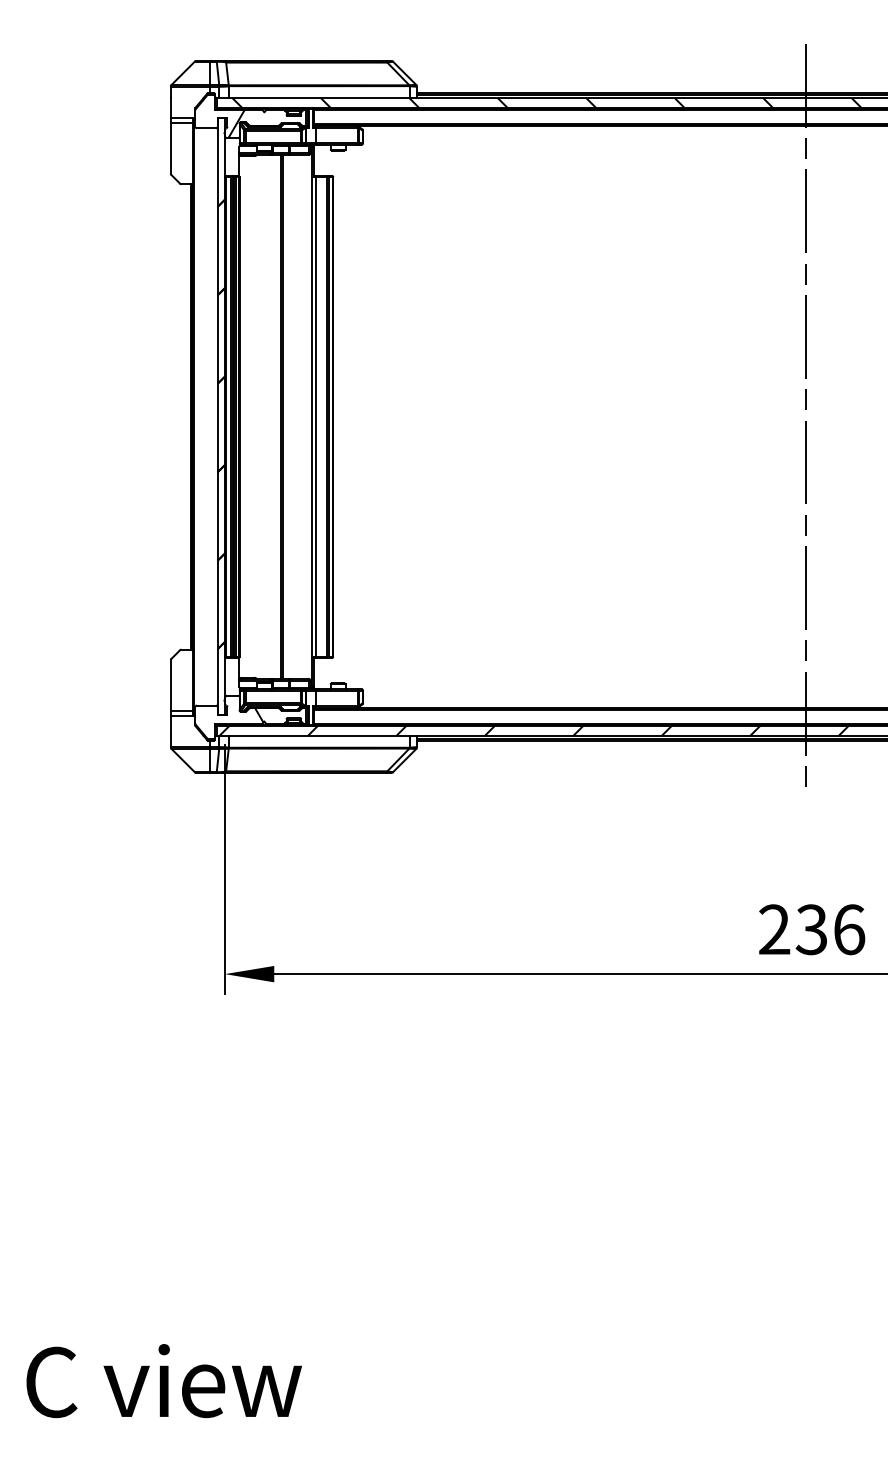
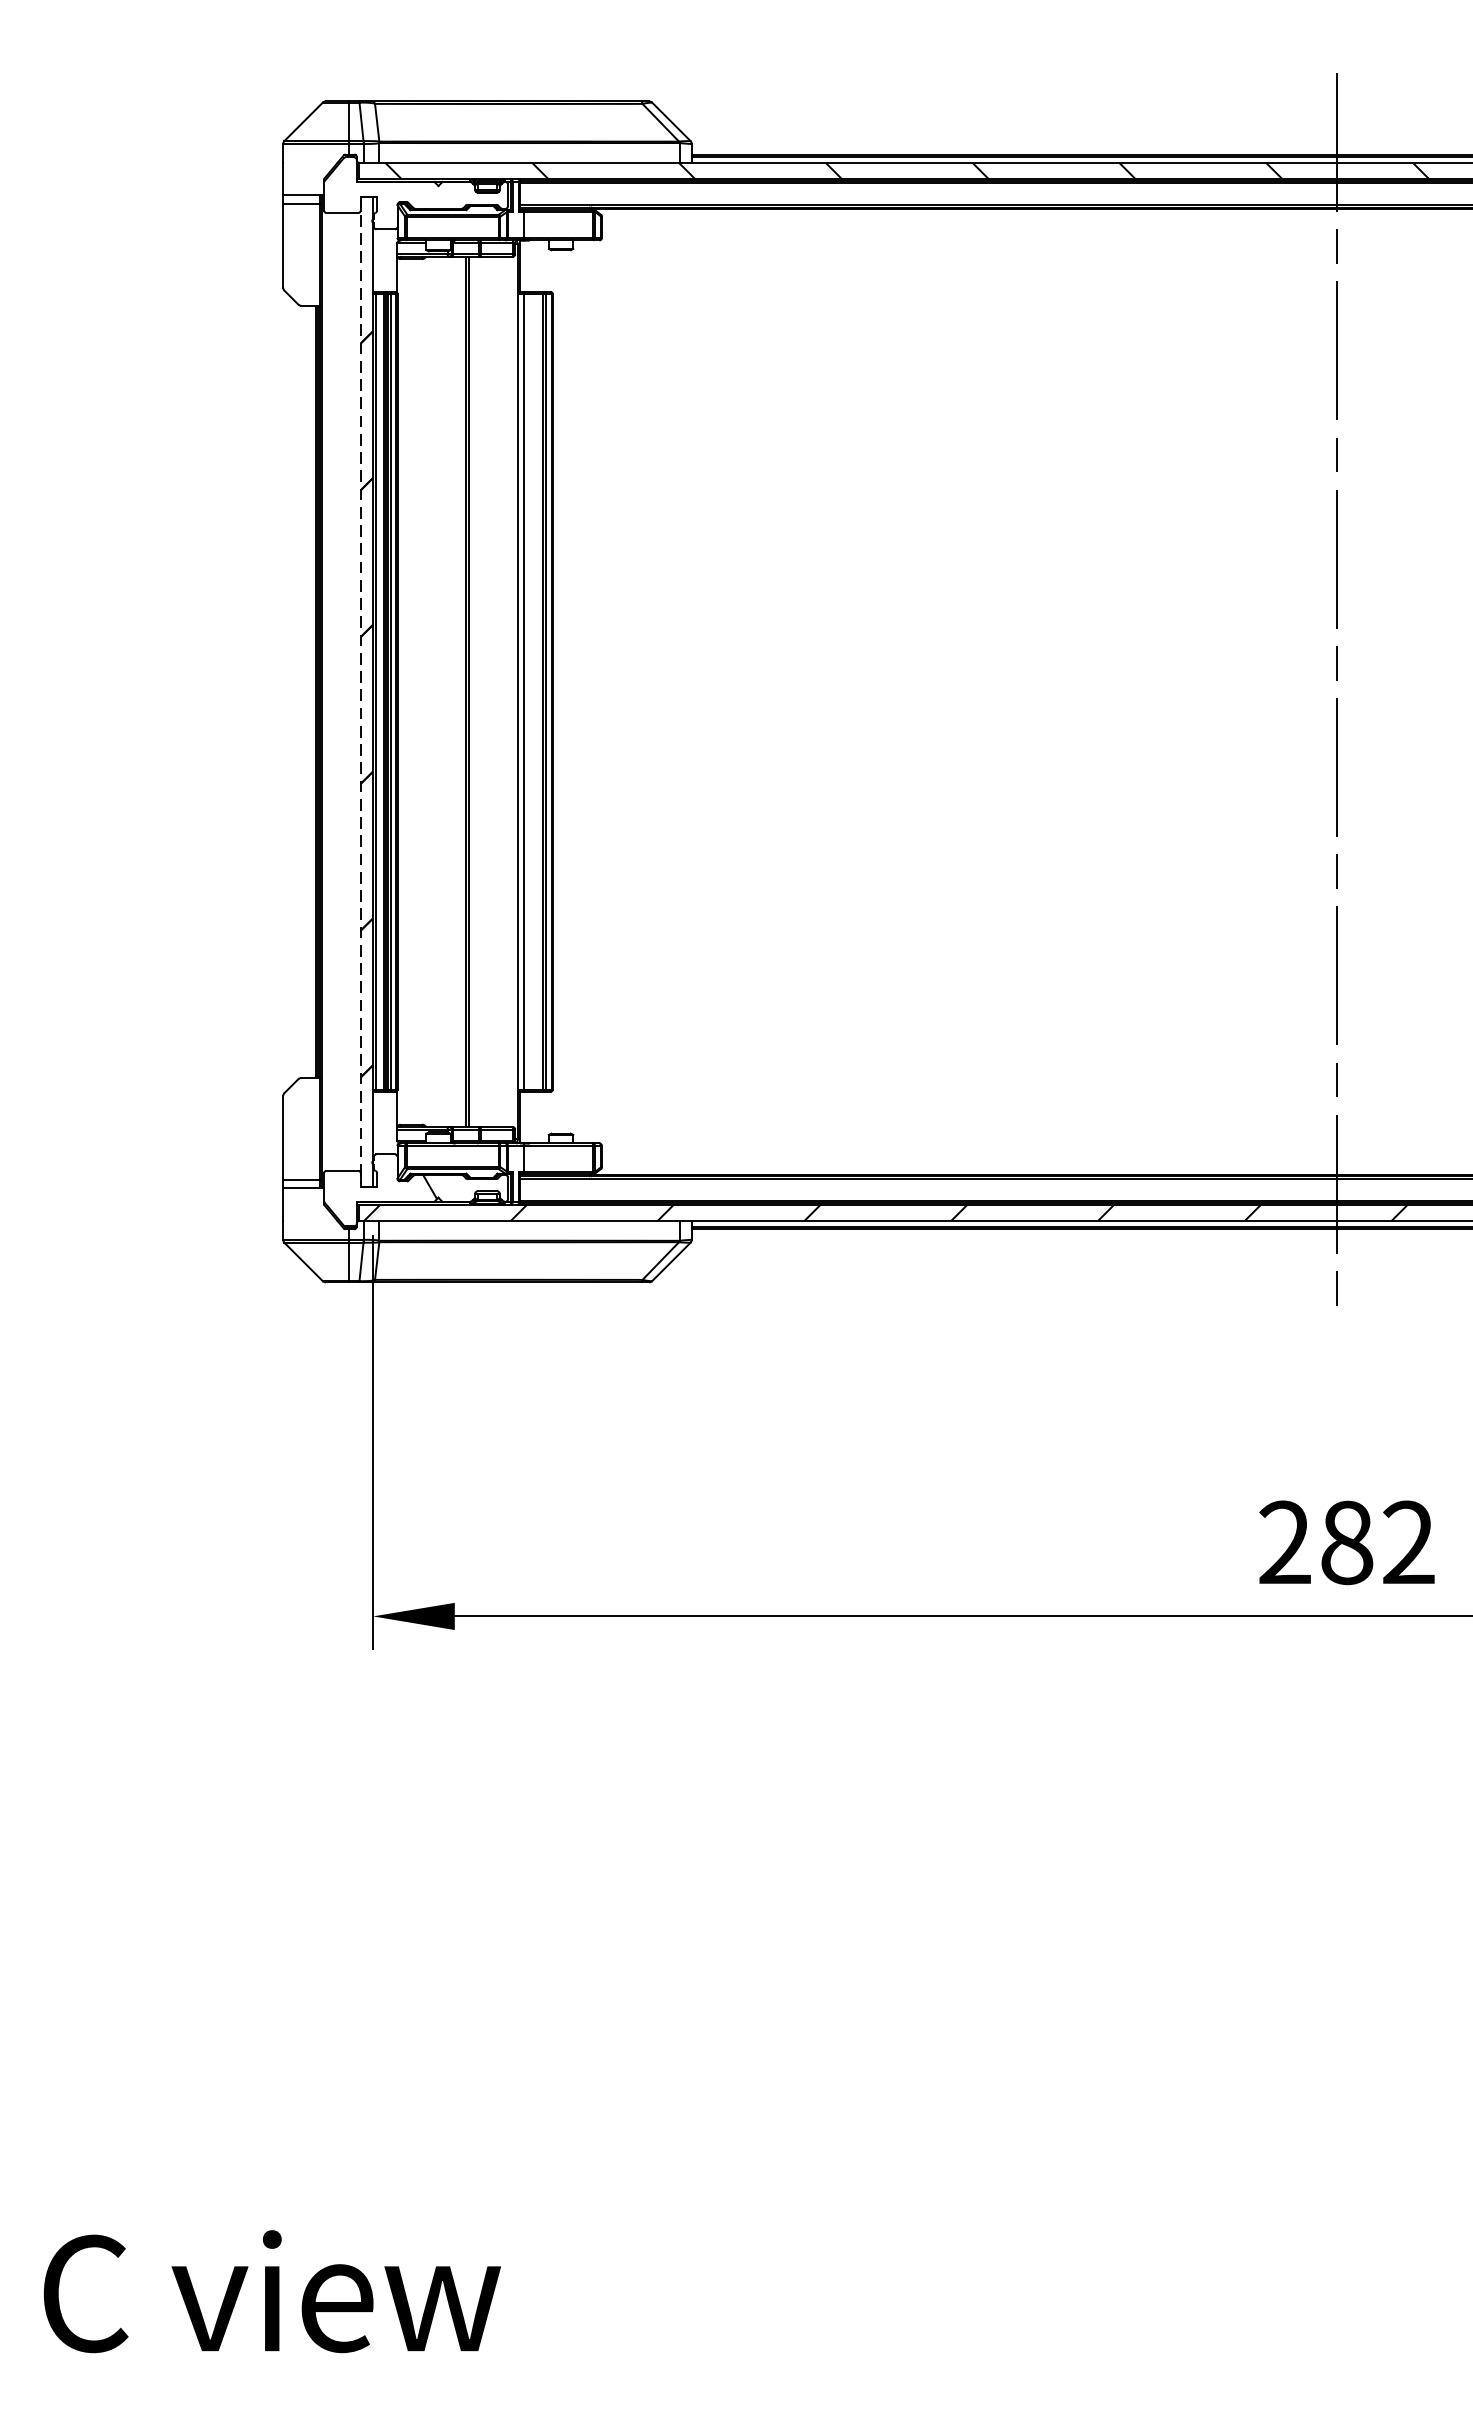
hatch: (236, 123) -> (392, 204), removed
line: (217, 417) -> (360, 692), solid -> dashed
text: (830, 929) -> (1377, 1542), 236 -> 282

